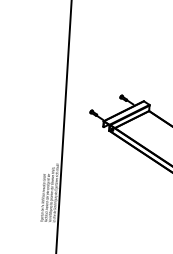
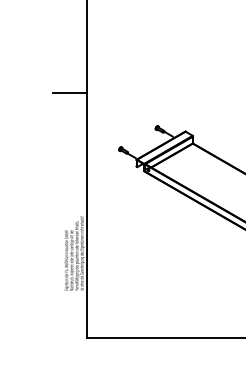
line: (53, 65) -> (69, 93), added

